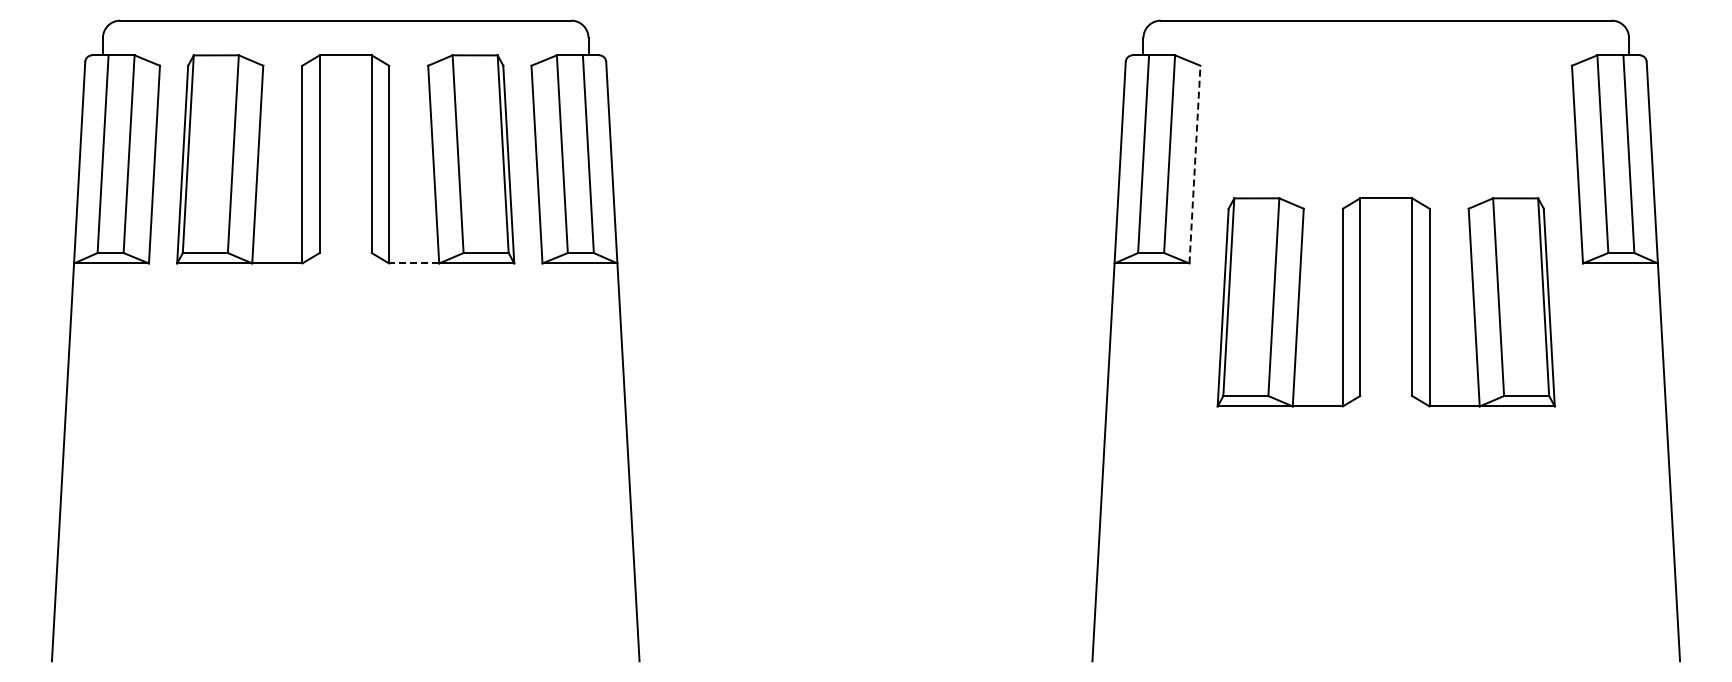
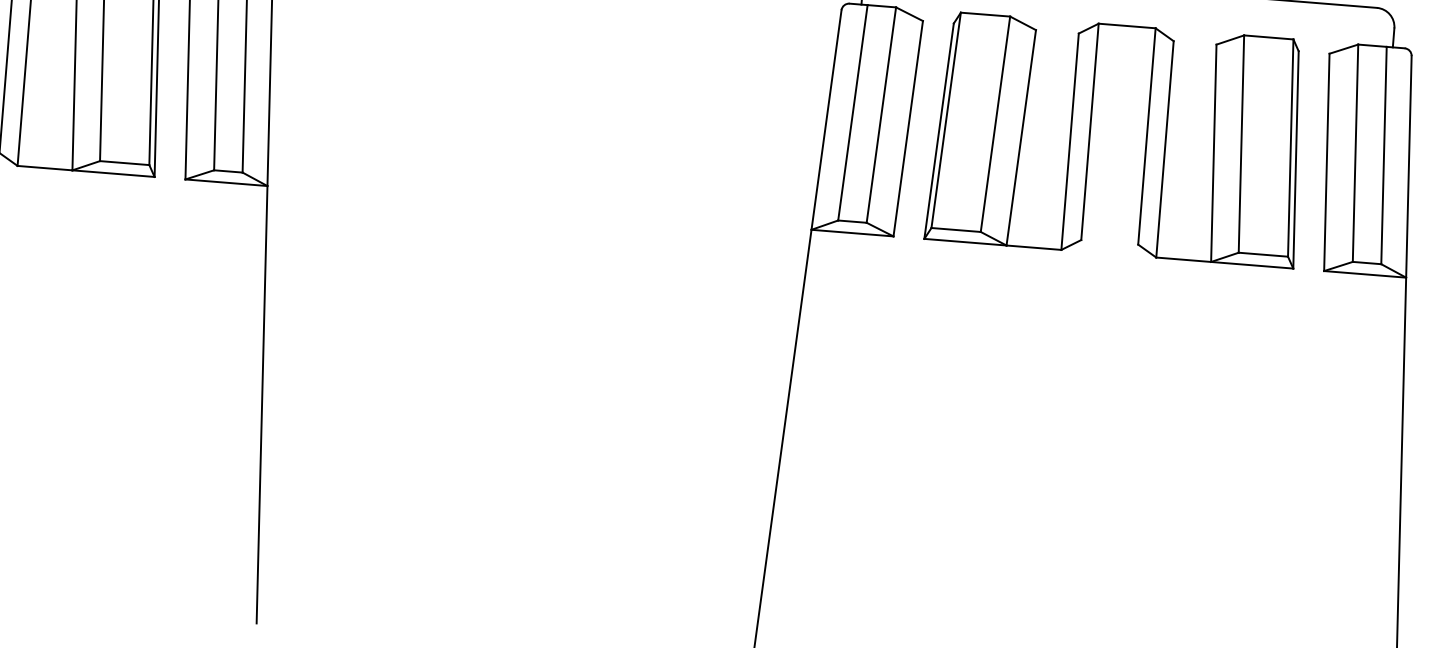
line: (1195, 164) -> (908, 128), dashed -> solid
line: (413, 263) -> (44, 168), dashed -> solid
part: (1360, 302) -> (1089, 137), moved

